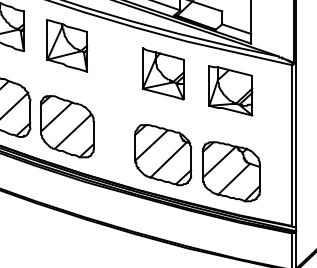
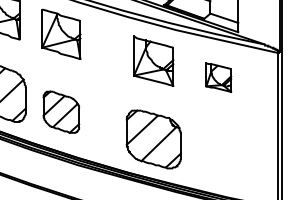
part: (230, 90) -> (218, 77), size x0.6
part: (67, 126) -> (61, 111), size x0.7
part: (230, 171) -> (218, 155), removed

